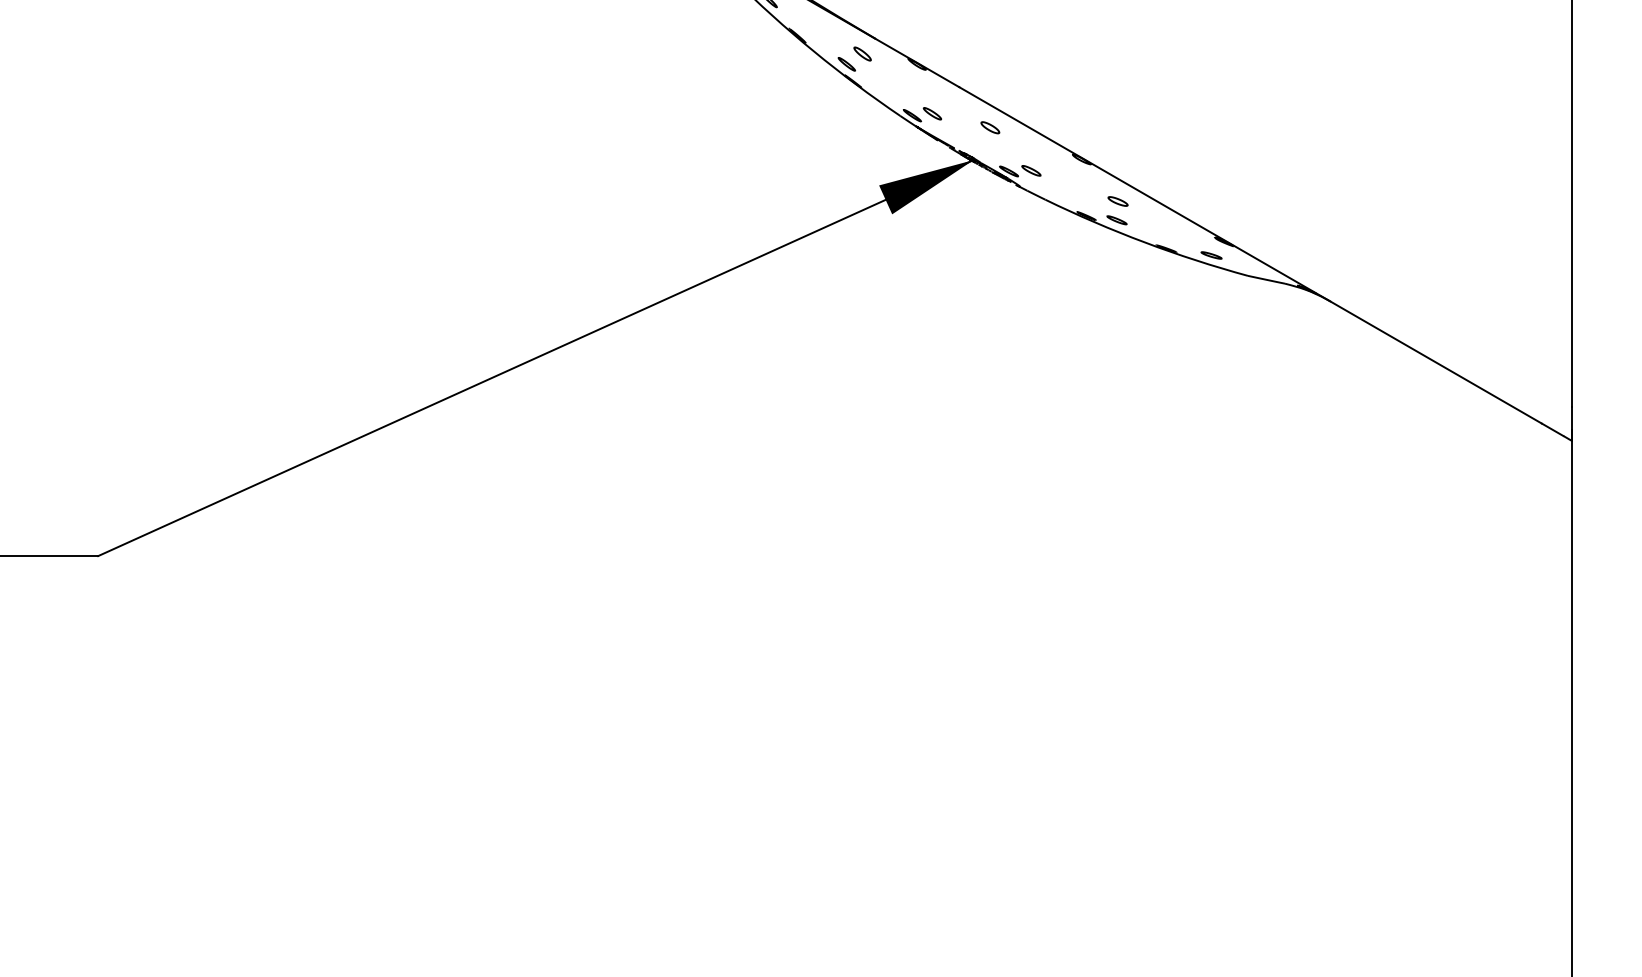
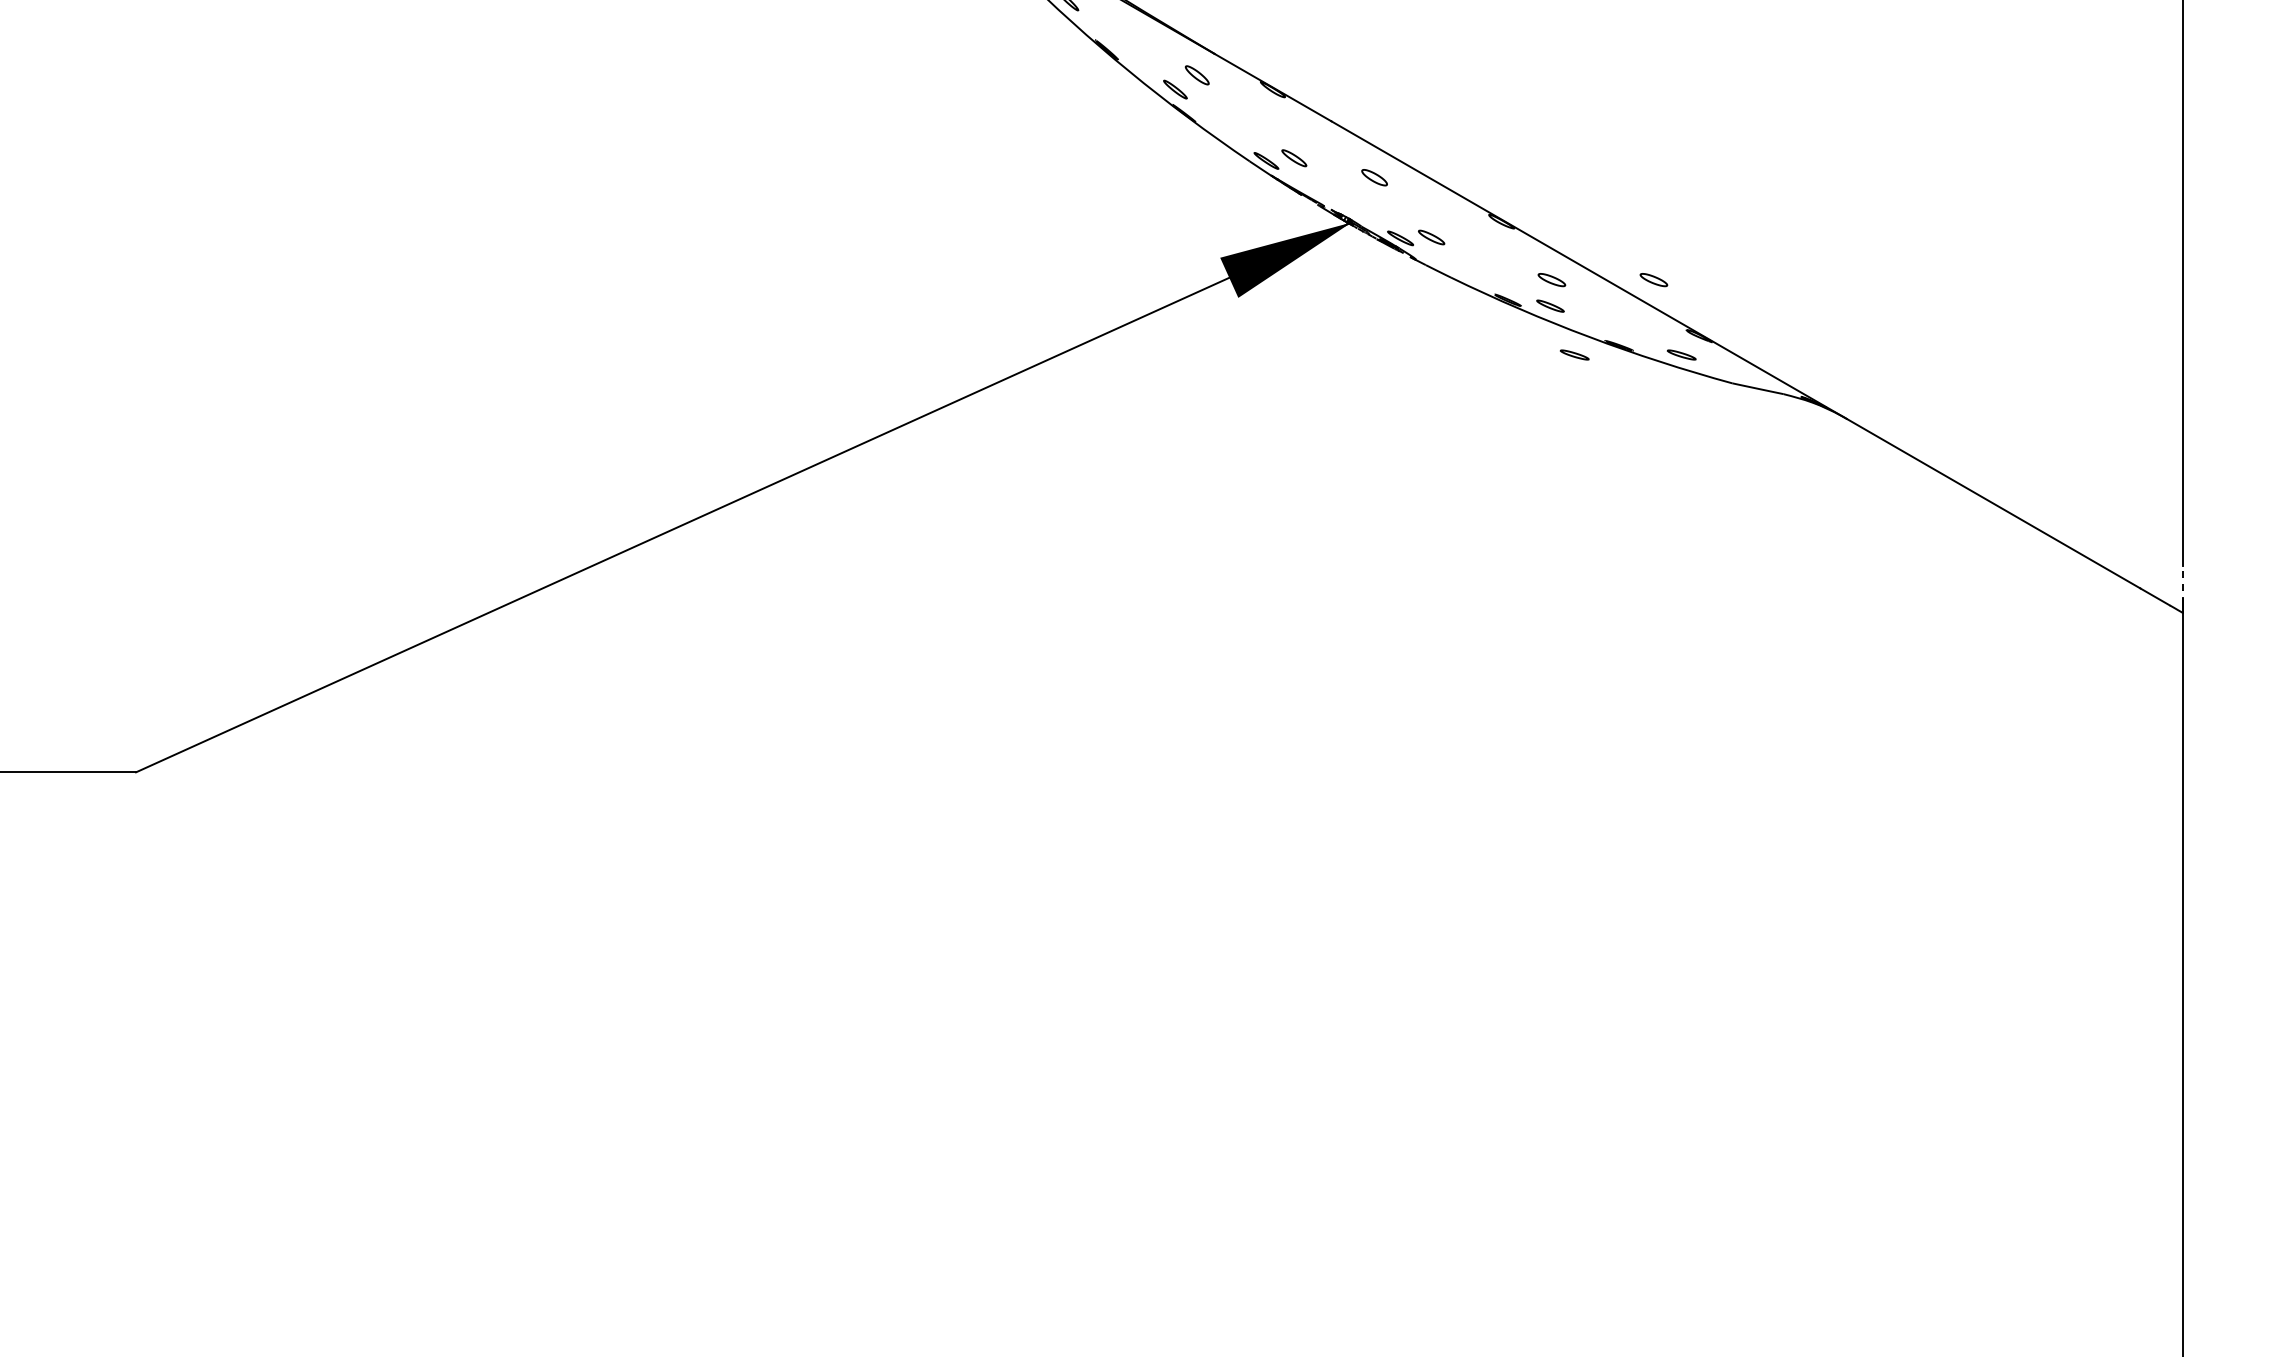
part: (1191, 201) -> (1653, 280), added
part: (1134, 255) -> (1574, 354), added
line: (1572, 420) -> (2182, 584), solid -> dashed

